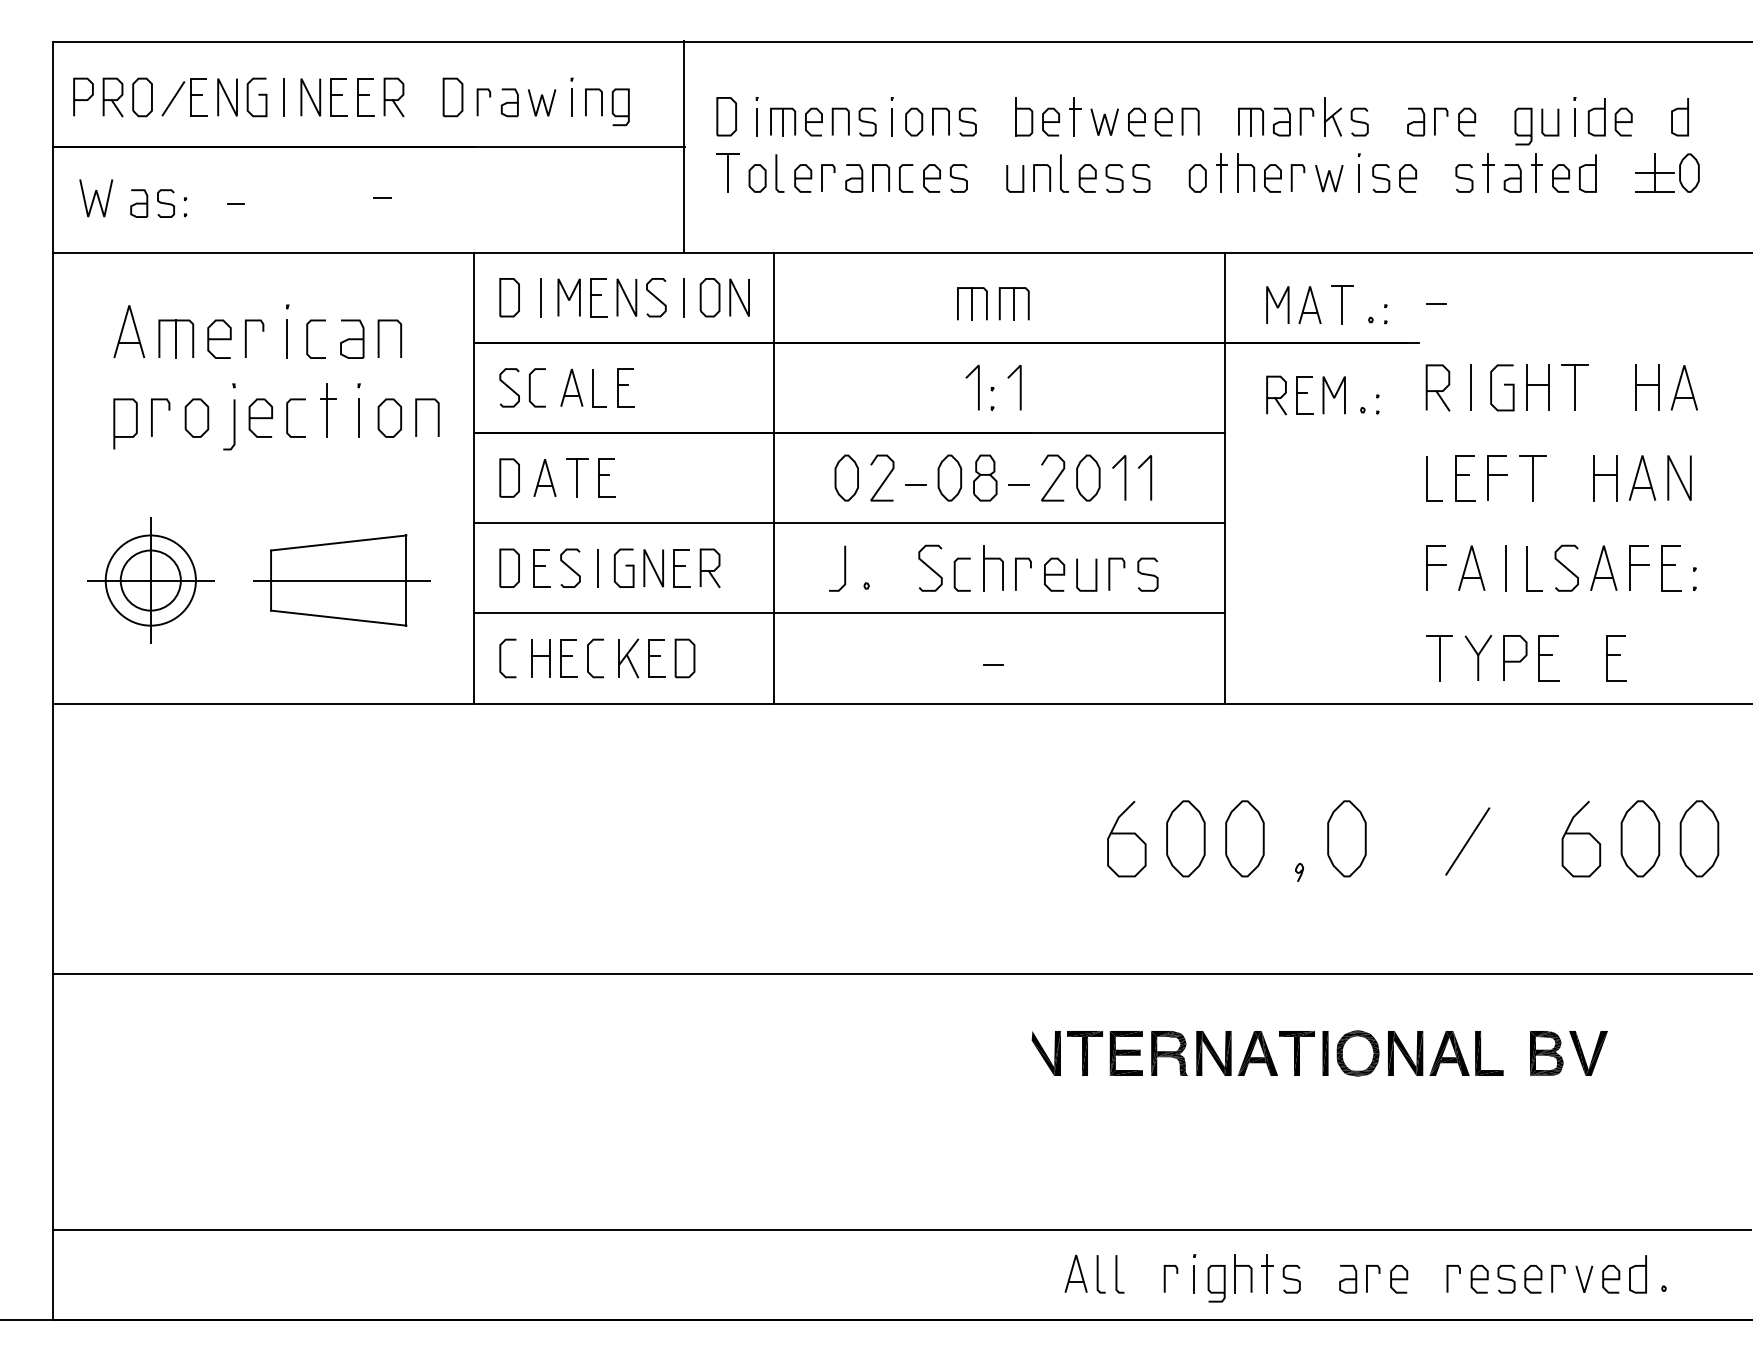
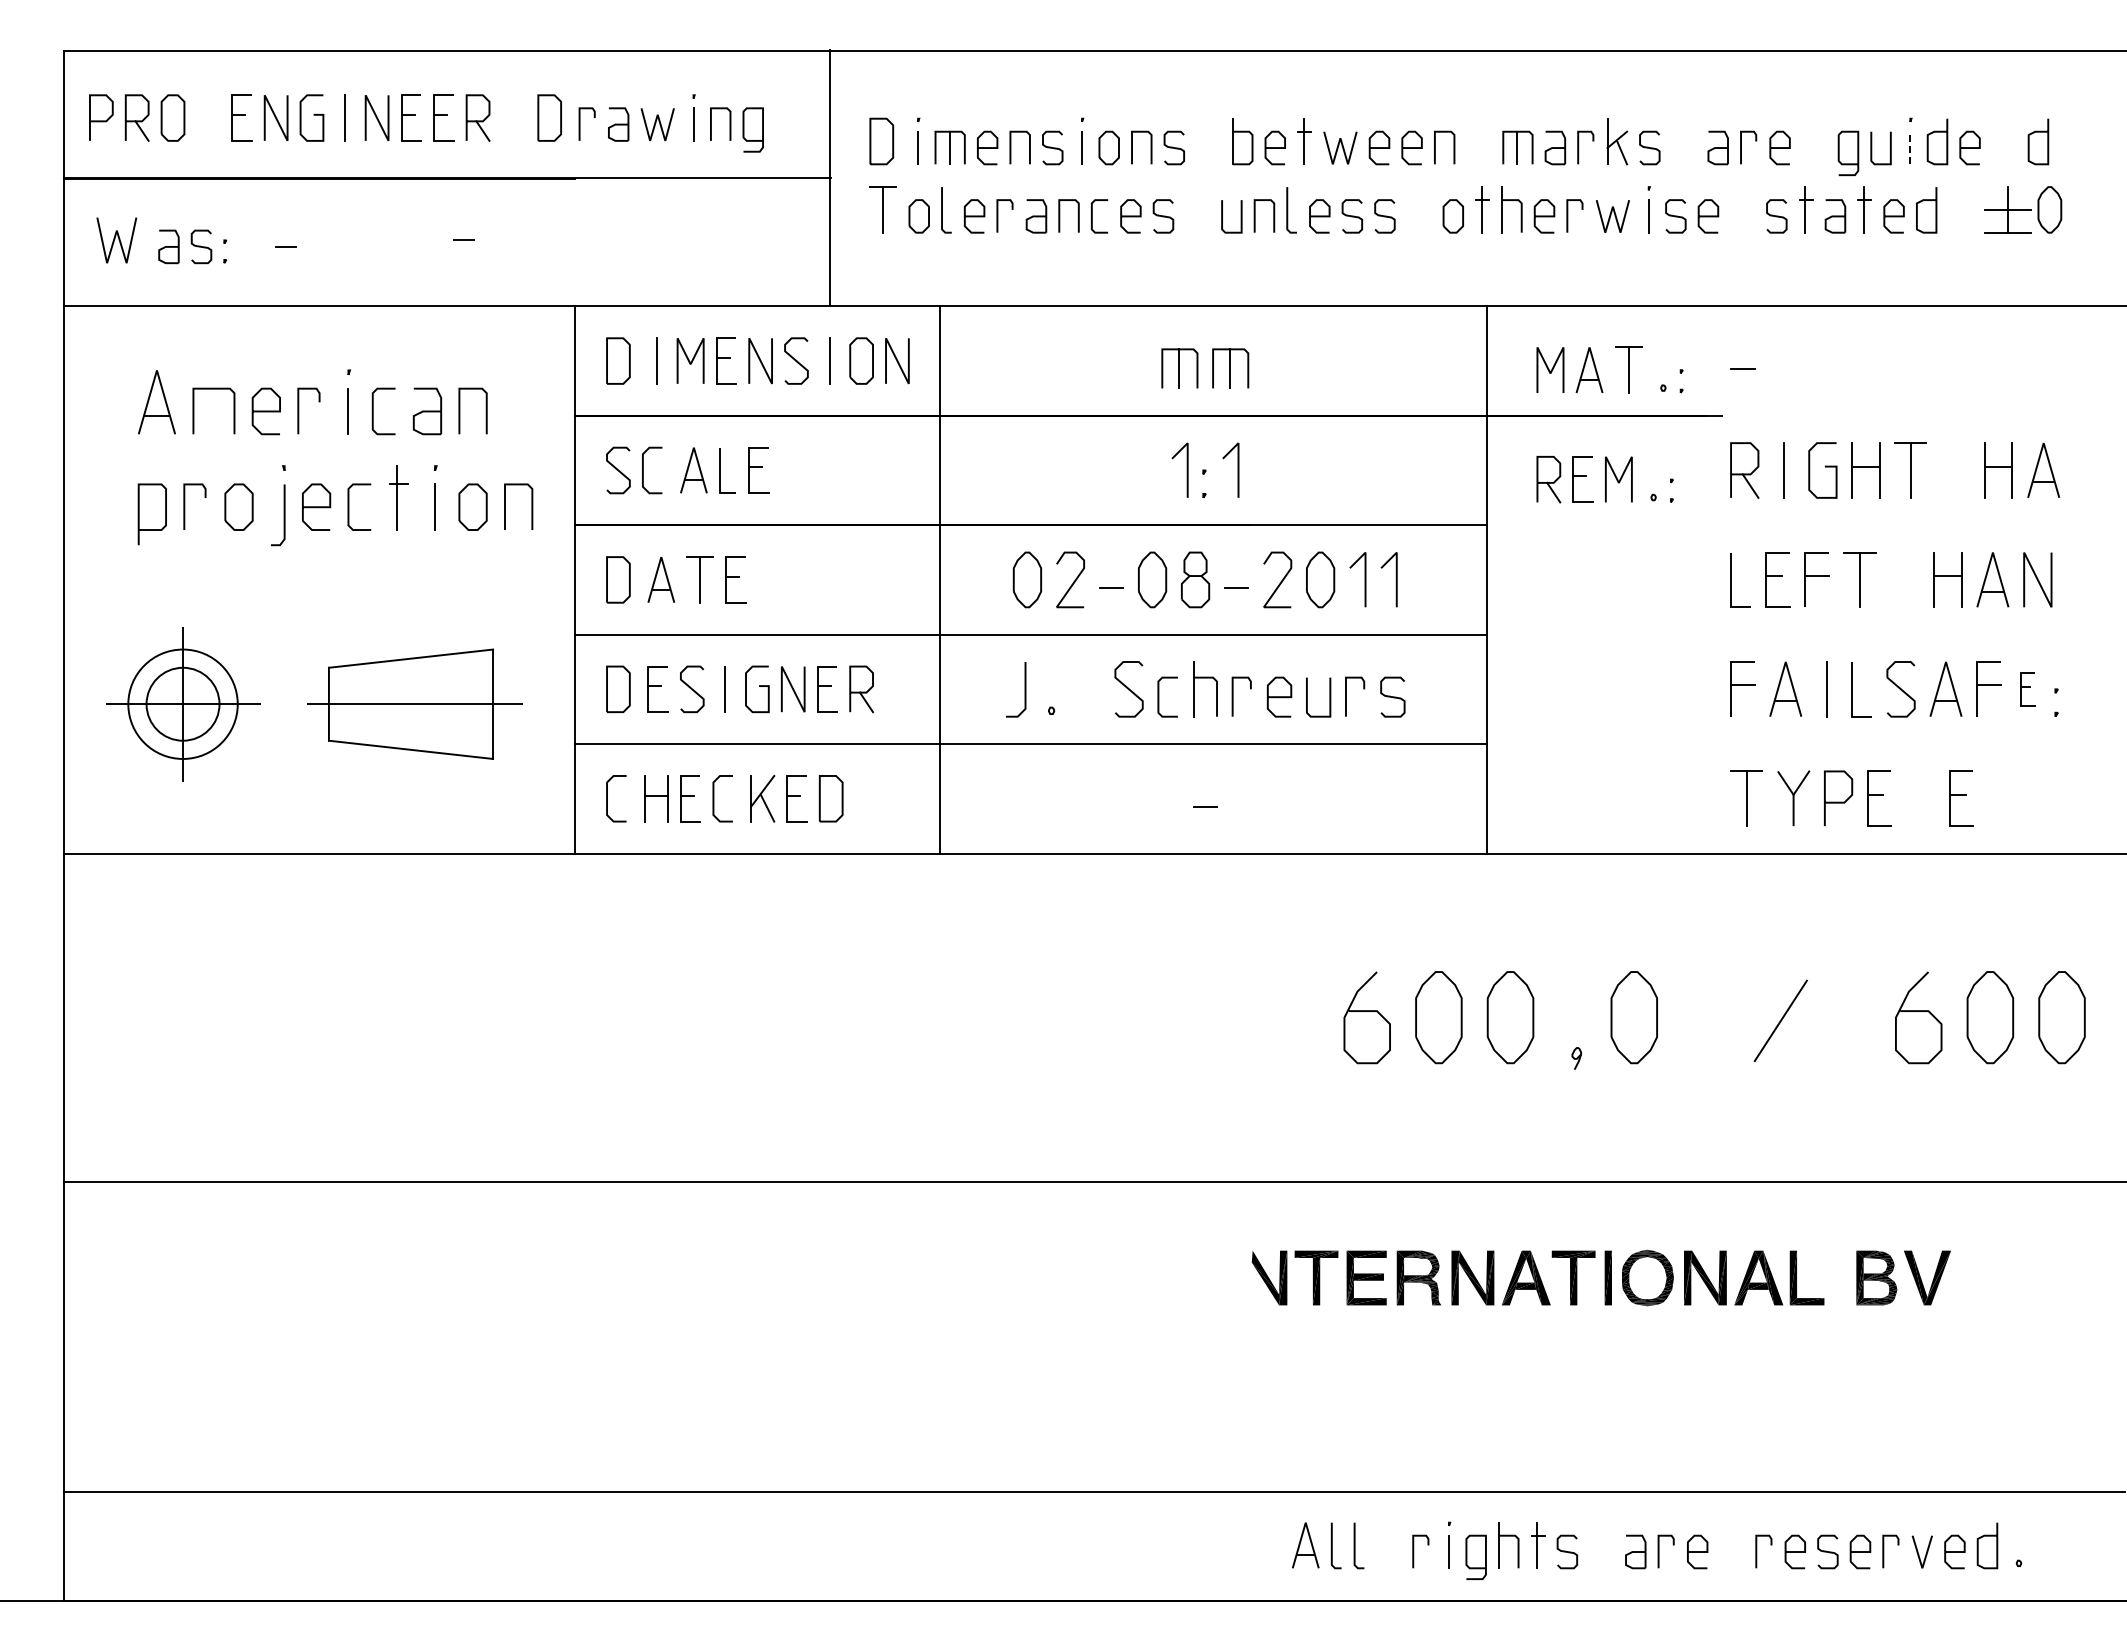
line: (173, 98) -> (210, 119), removed
line: (1574, 121) -> (1910, 147), solid -> dashed
line: (175, 339) -> (213, 411), removed
part: (1671, 568) -> (2027, 689), size x0.6

